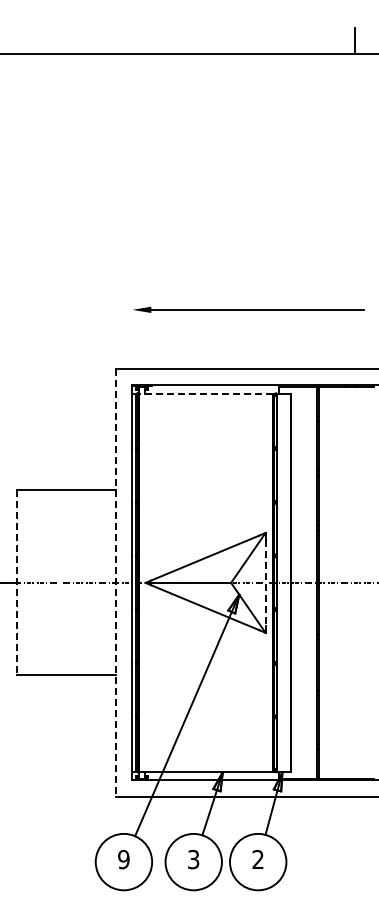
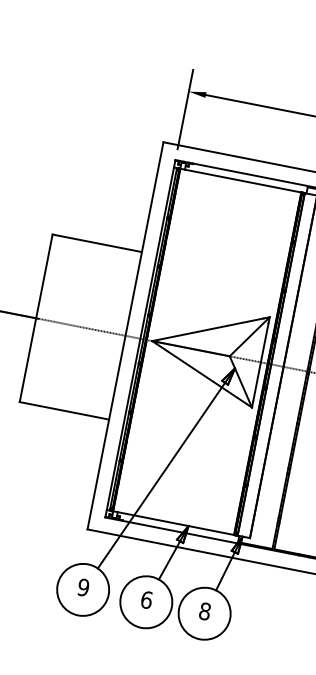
line: (132, 329) -> (185, 109), added
line: (206, 393) -> (241, 180), dashed -> solid
line: (17, 582) -> (36, 318), dashed -> solid
line: (116, 582) -> (126, 335), dashed -> solid
line: (265, 583) -> (260, 362), dashed -> solid
text: (193, 859) -> (146, 599), 3 -> 6
text: (257, 859) -> (204, 611), 2 -> 8

